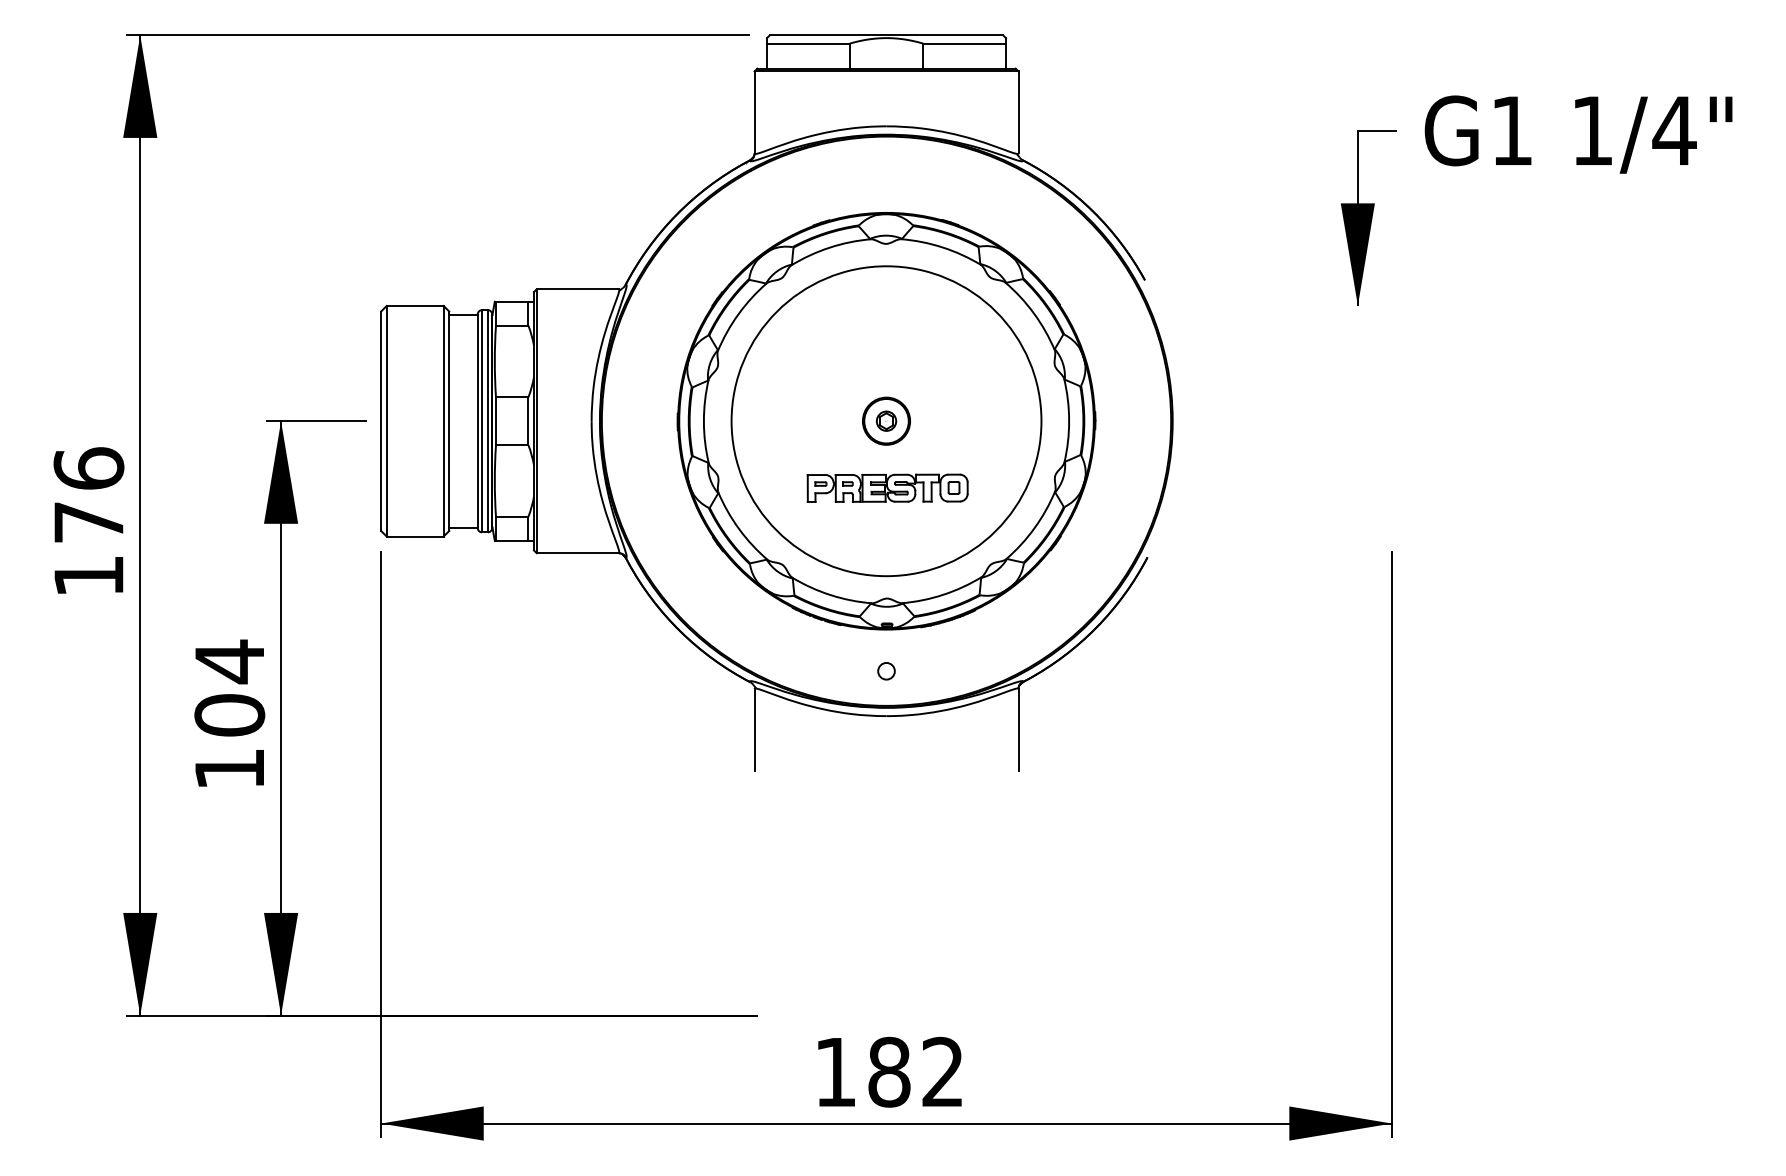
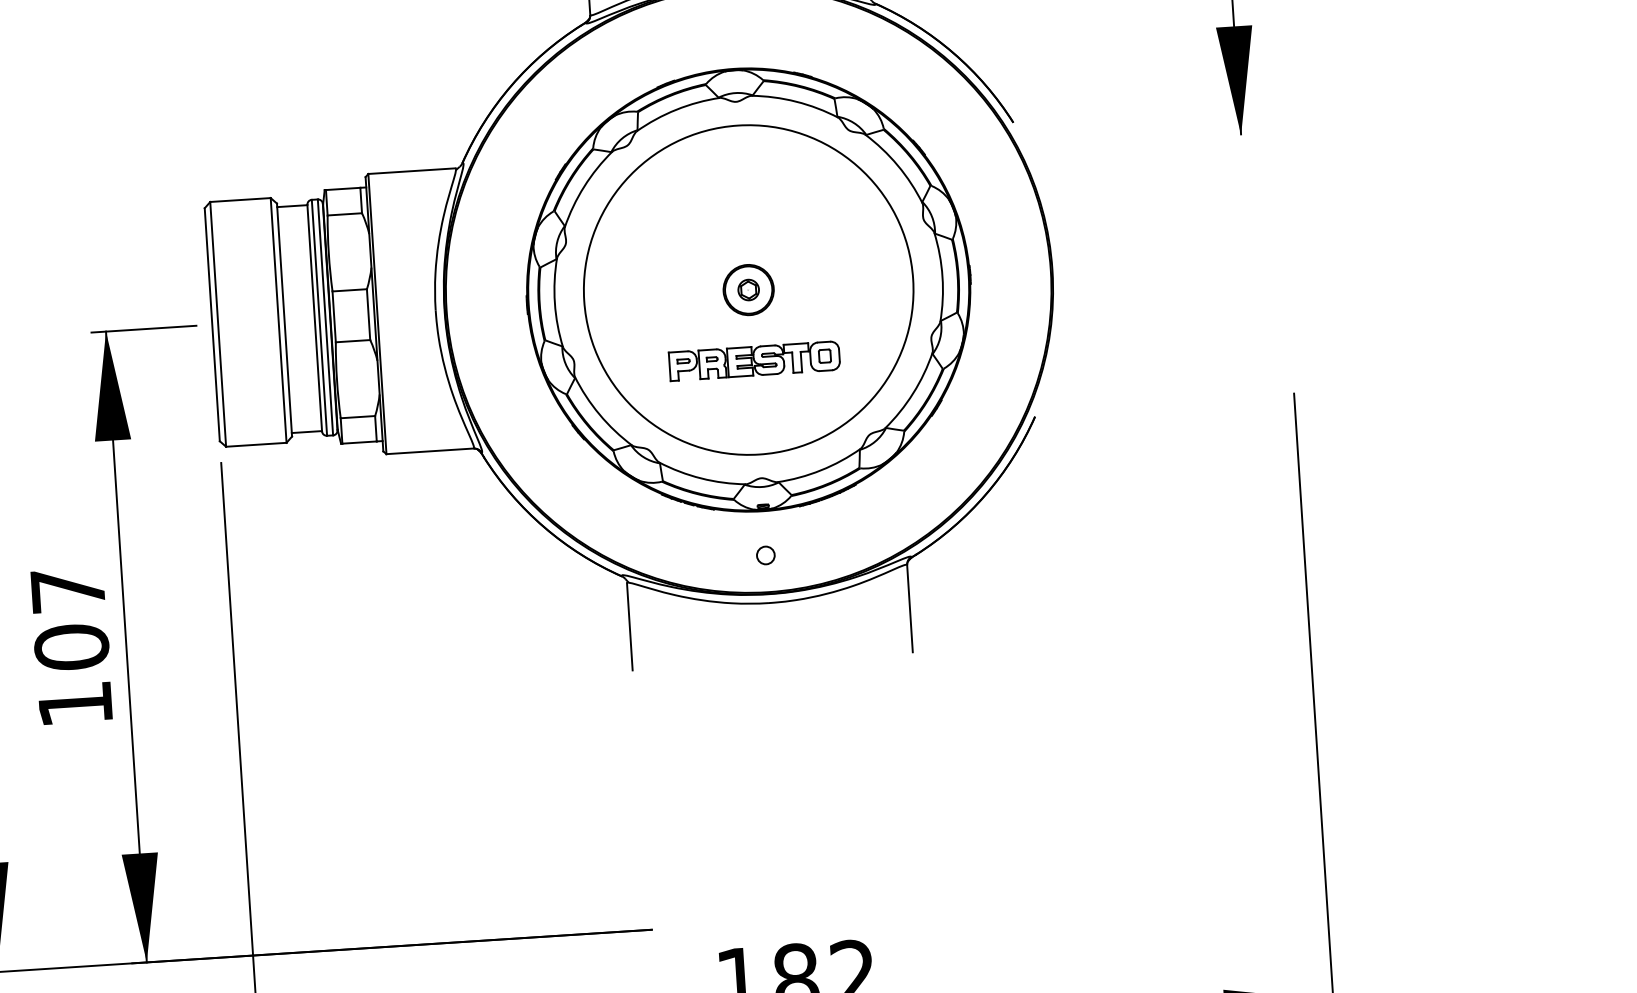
text: (229, 661) -> (67, 590), 104 -> 107

